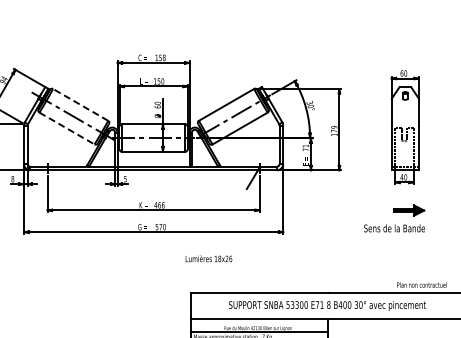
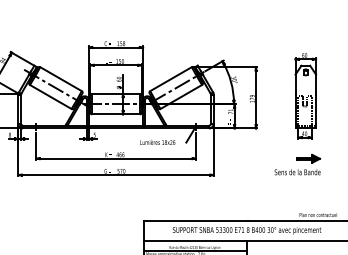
line: (80, 104) -> (60, 78), dashed -> solid
line: (67, 128) -> (51, 96), dashed -> solid
text: (208, 258) -> (157, 142), moved

